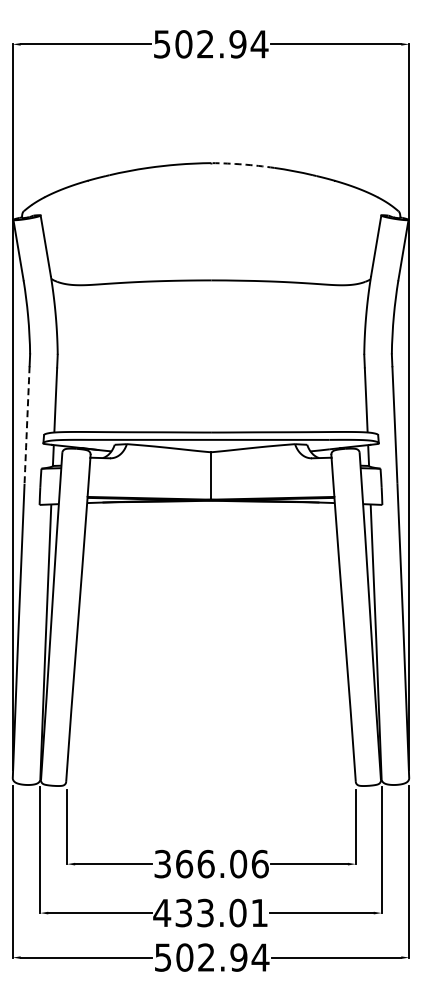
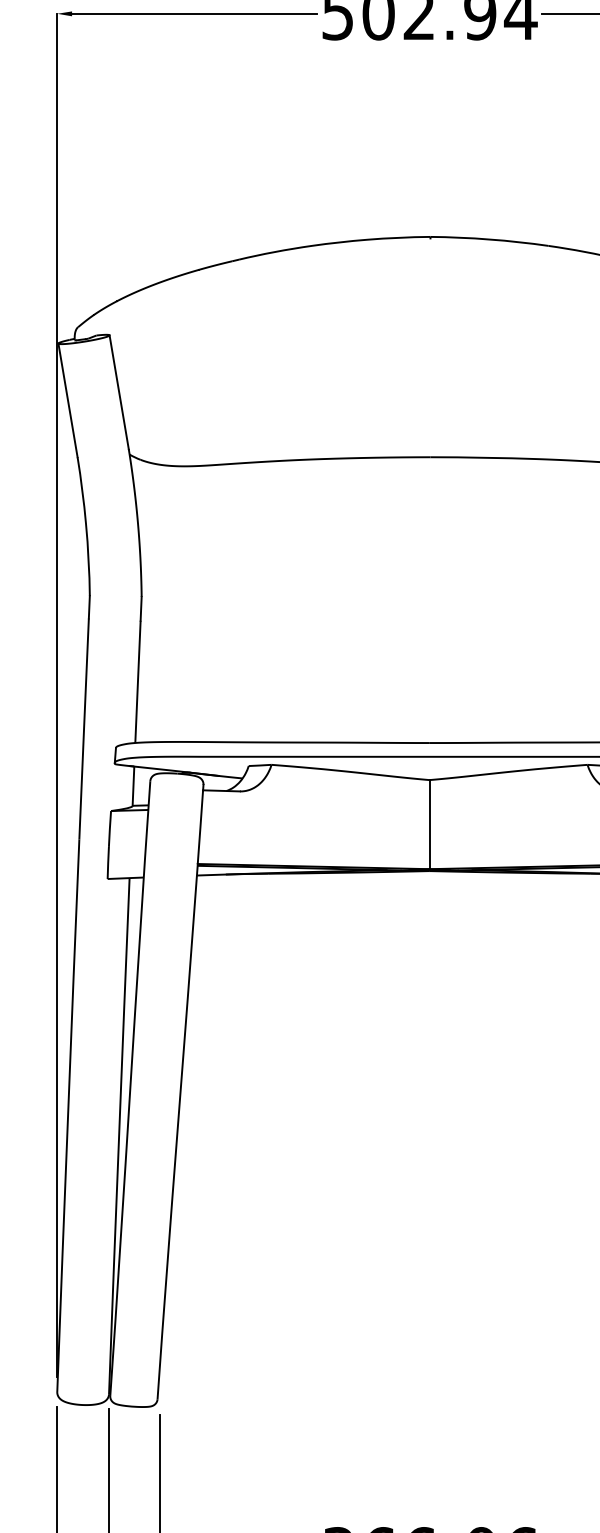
arc: (242, 164) -> (488, 239), dashed -> solid
arc: (27, 425) -> (84, 729), dashed -> solid

